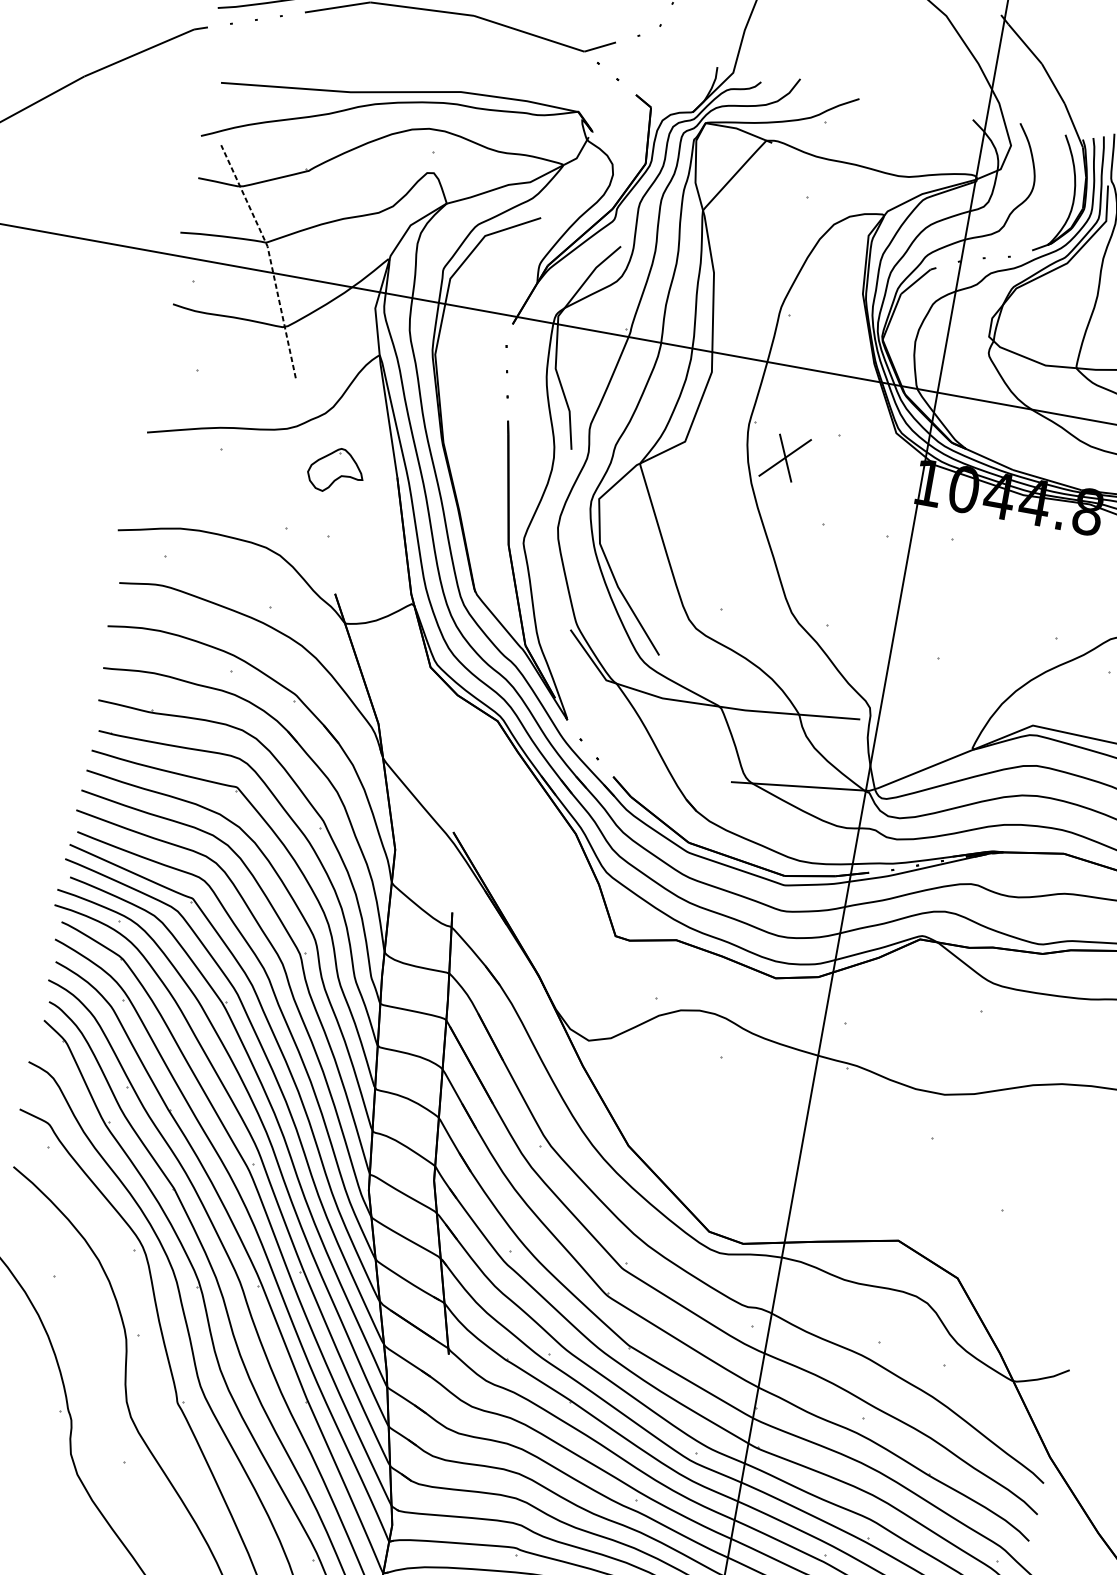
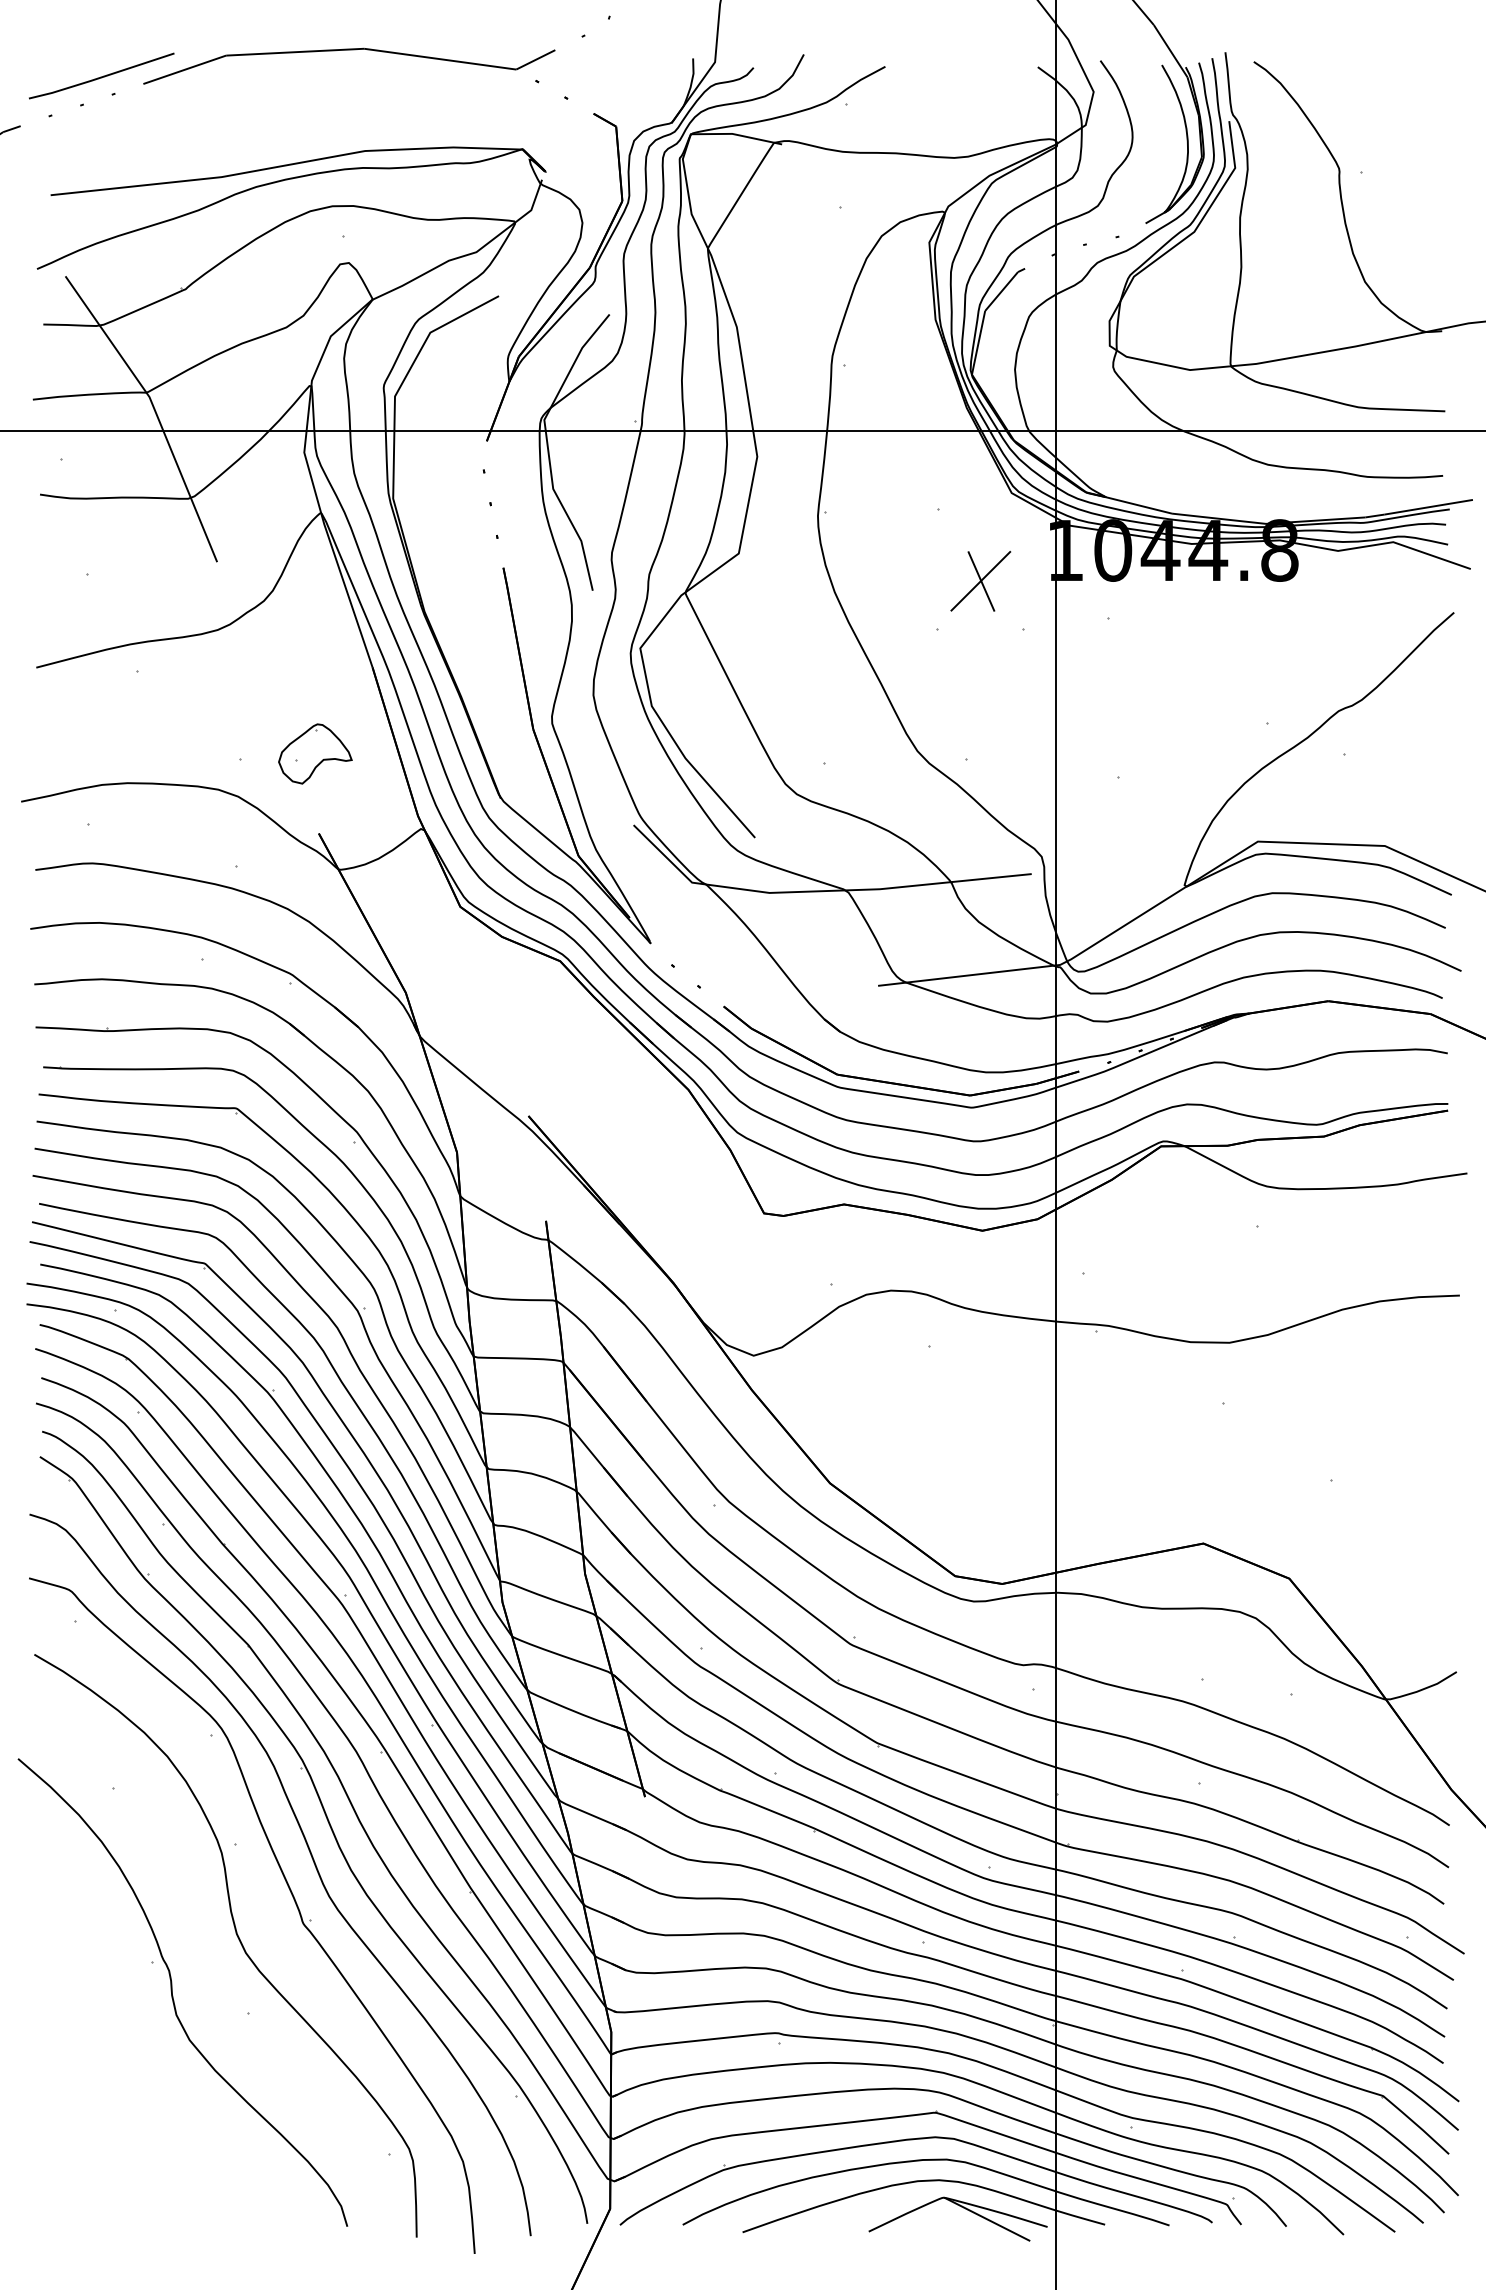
line: (270, 257) -> (155, 410), dashed -> solid
part: (784, 458) -> (980, 581), moved
part: (336, 470) -> (315, 753), moved

